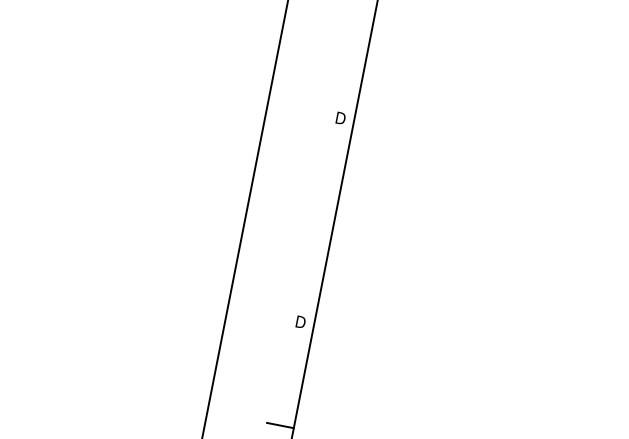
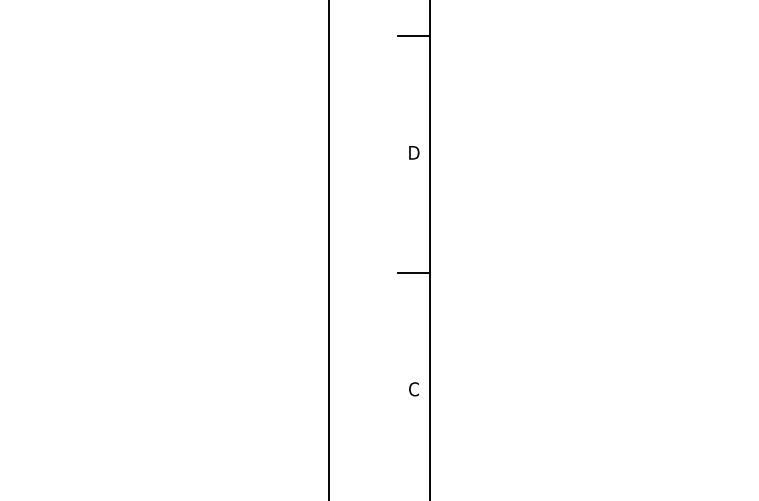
line: (359, 17) -> (413, 36), added
line: (320, 221) -> (413, 272), added
text: (301, 322) -> (414, 389), D -> C

